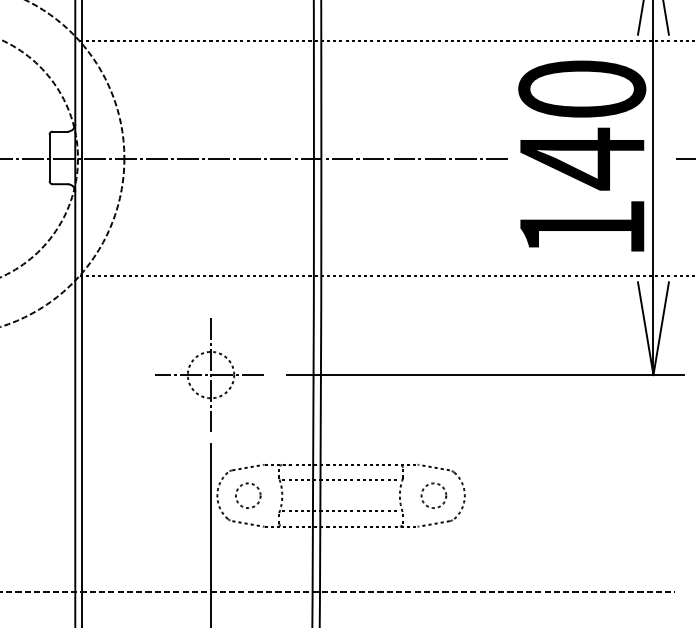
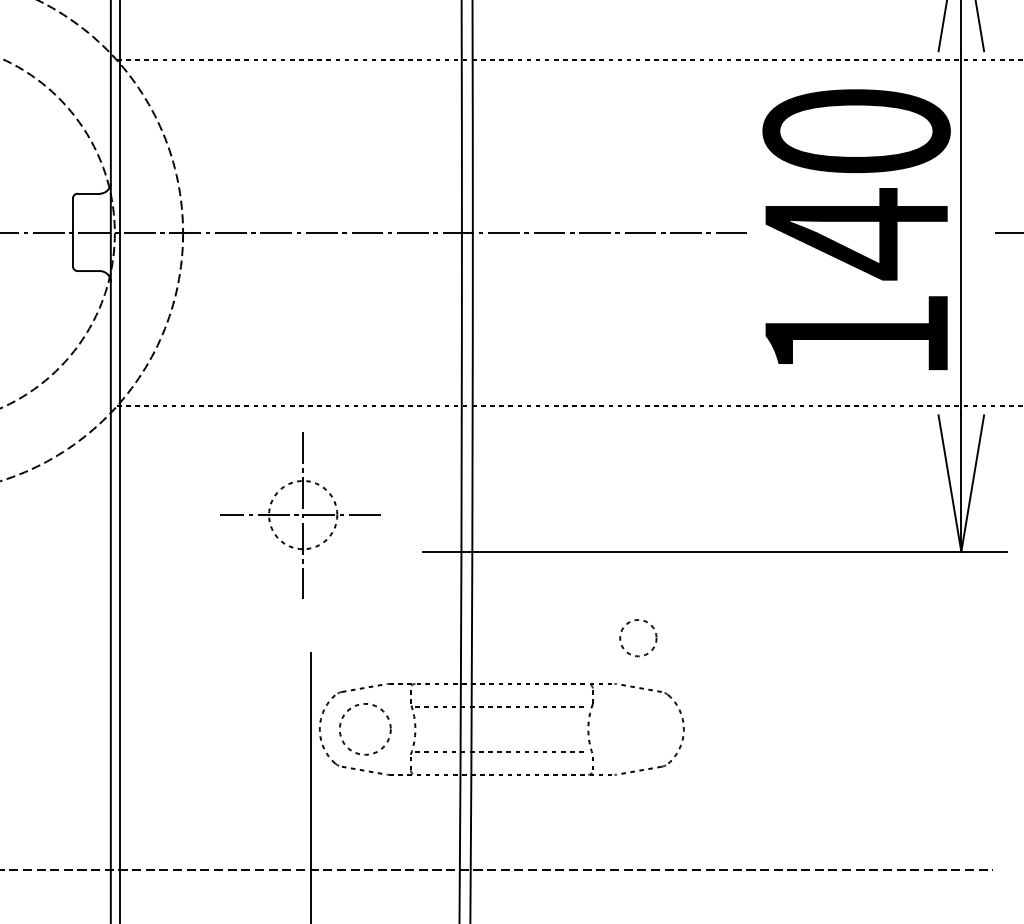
part: (209, 374) -> (300, 514), moved
circle: (247, 495) -> (364, 728), size x1.4
circle: (433, 495) -> (637, 637), moved

